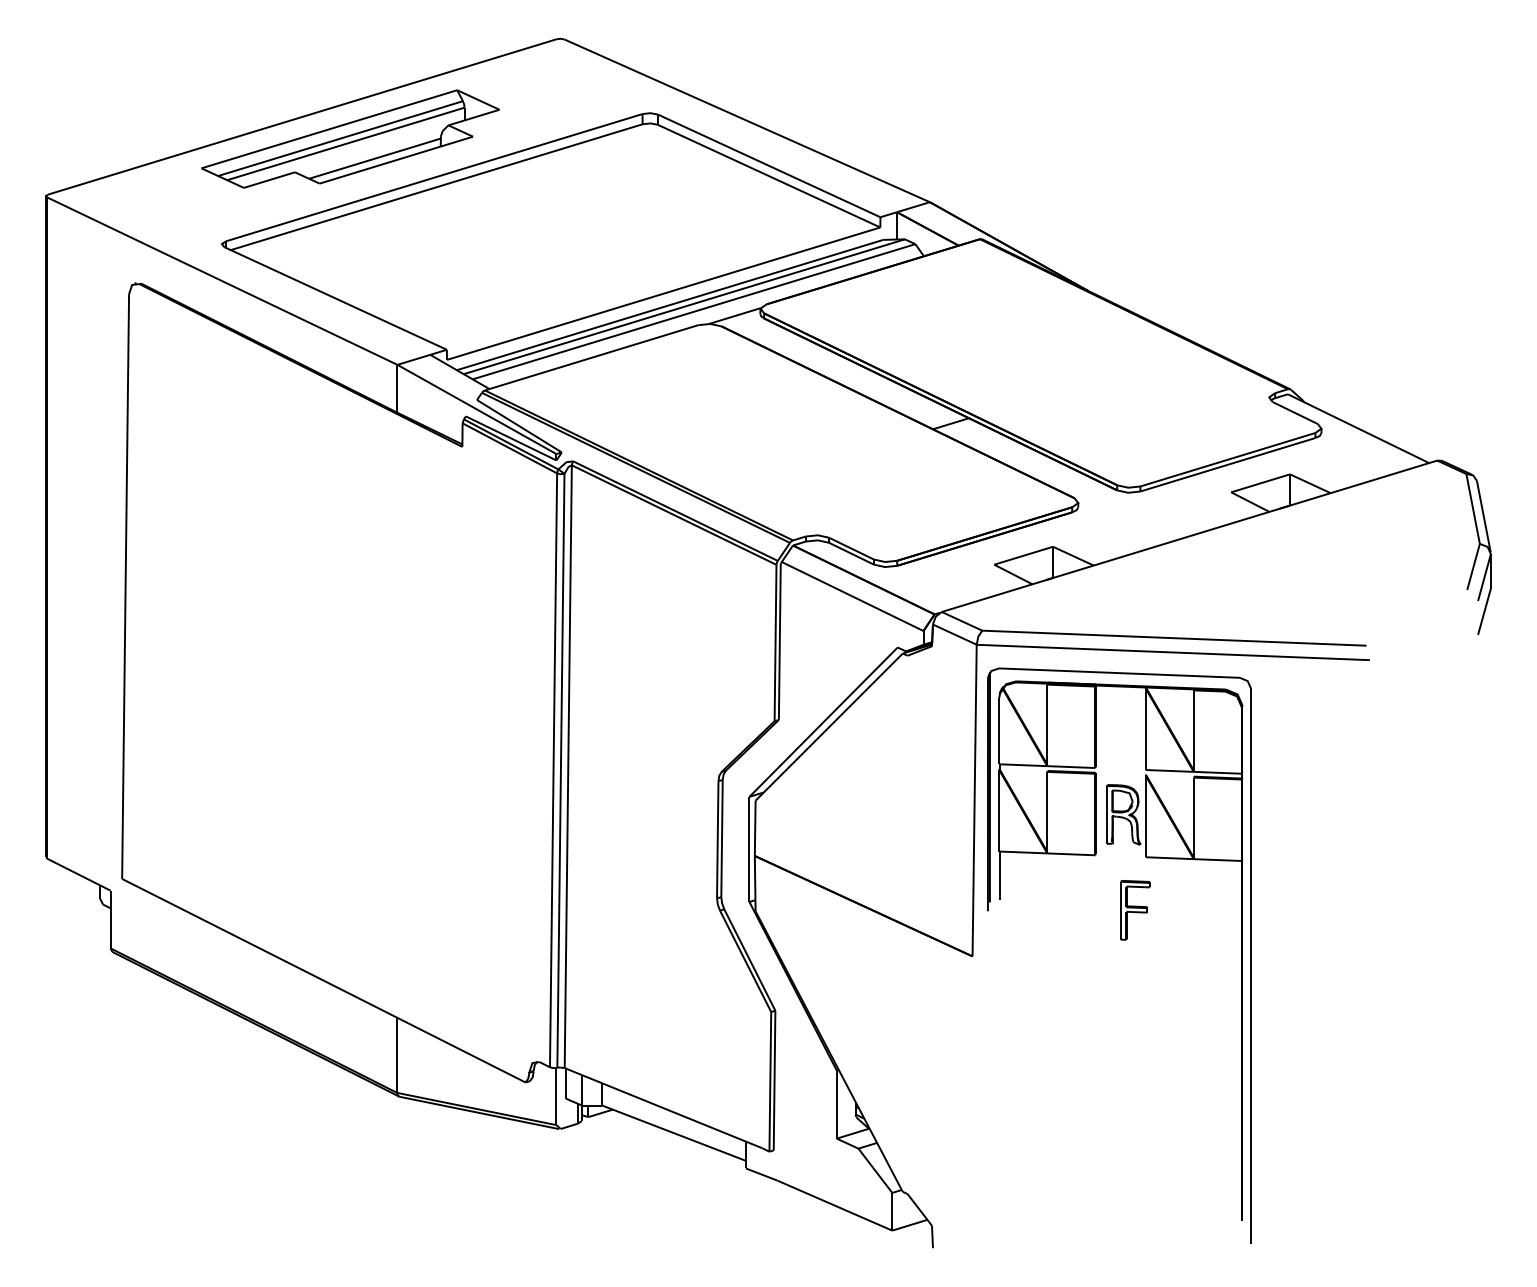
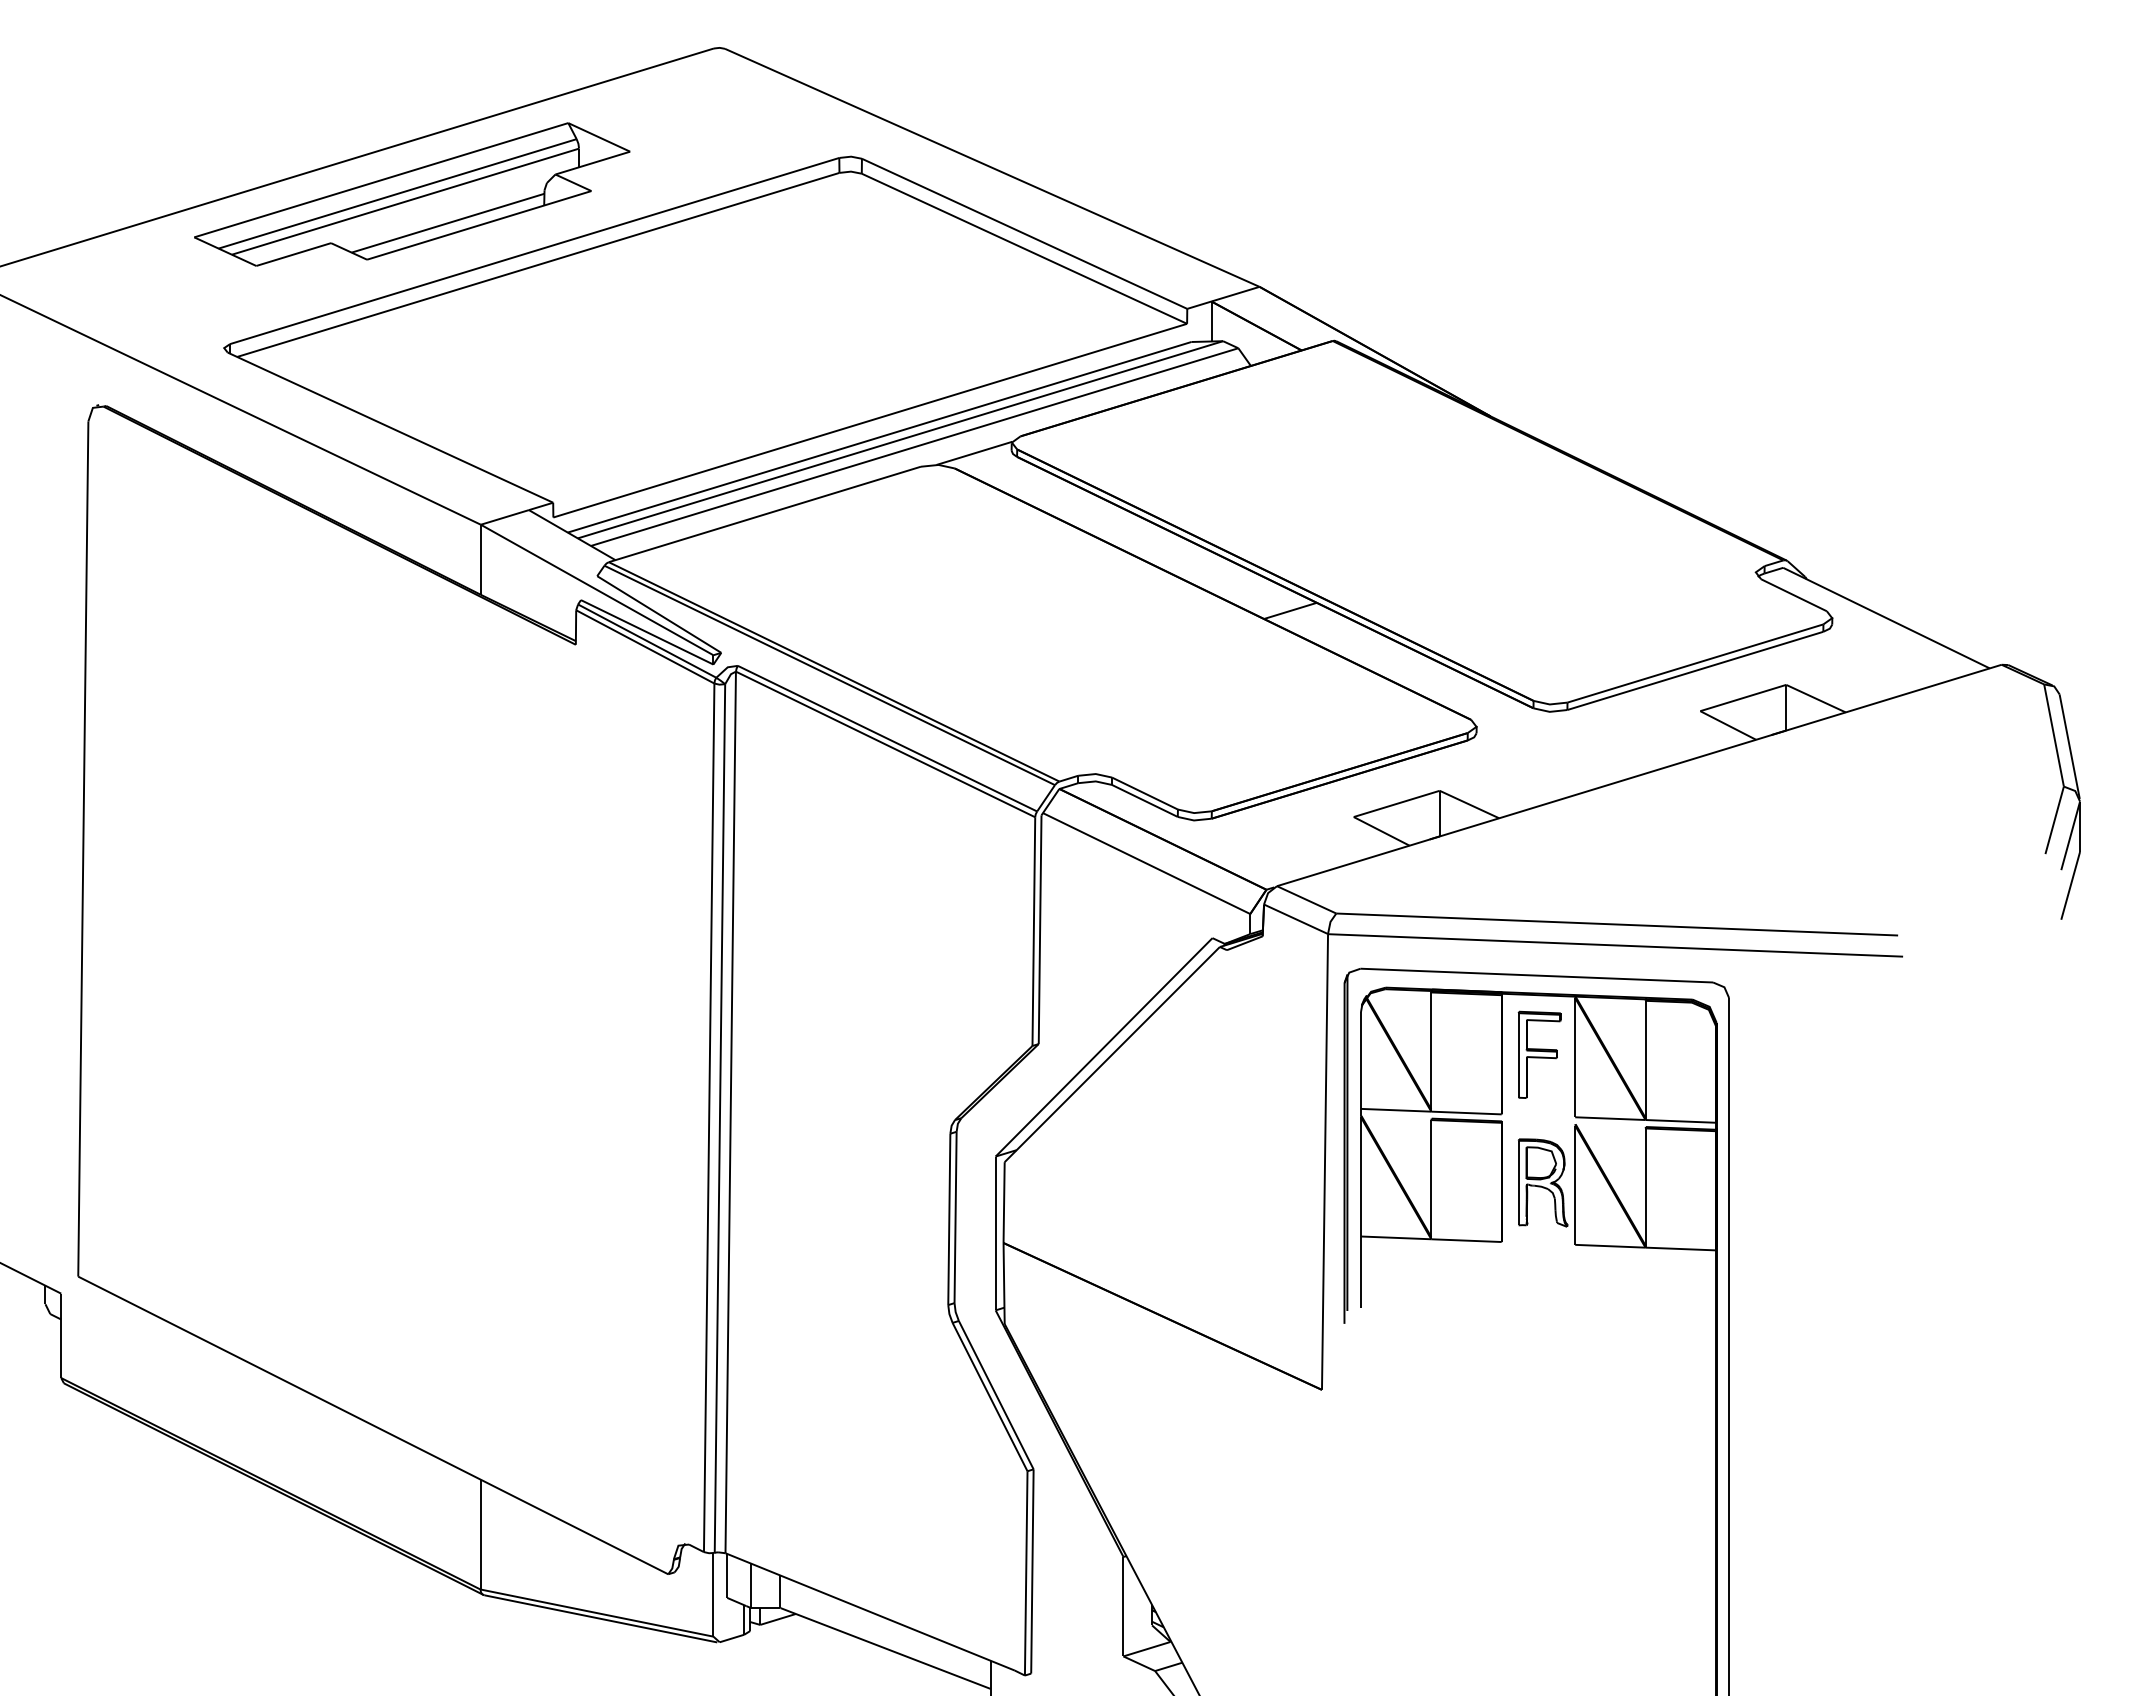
part: (1135, 910) -> (1539, 1055), moved

